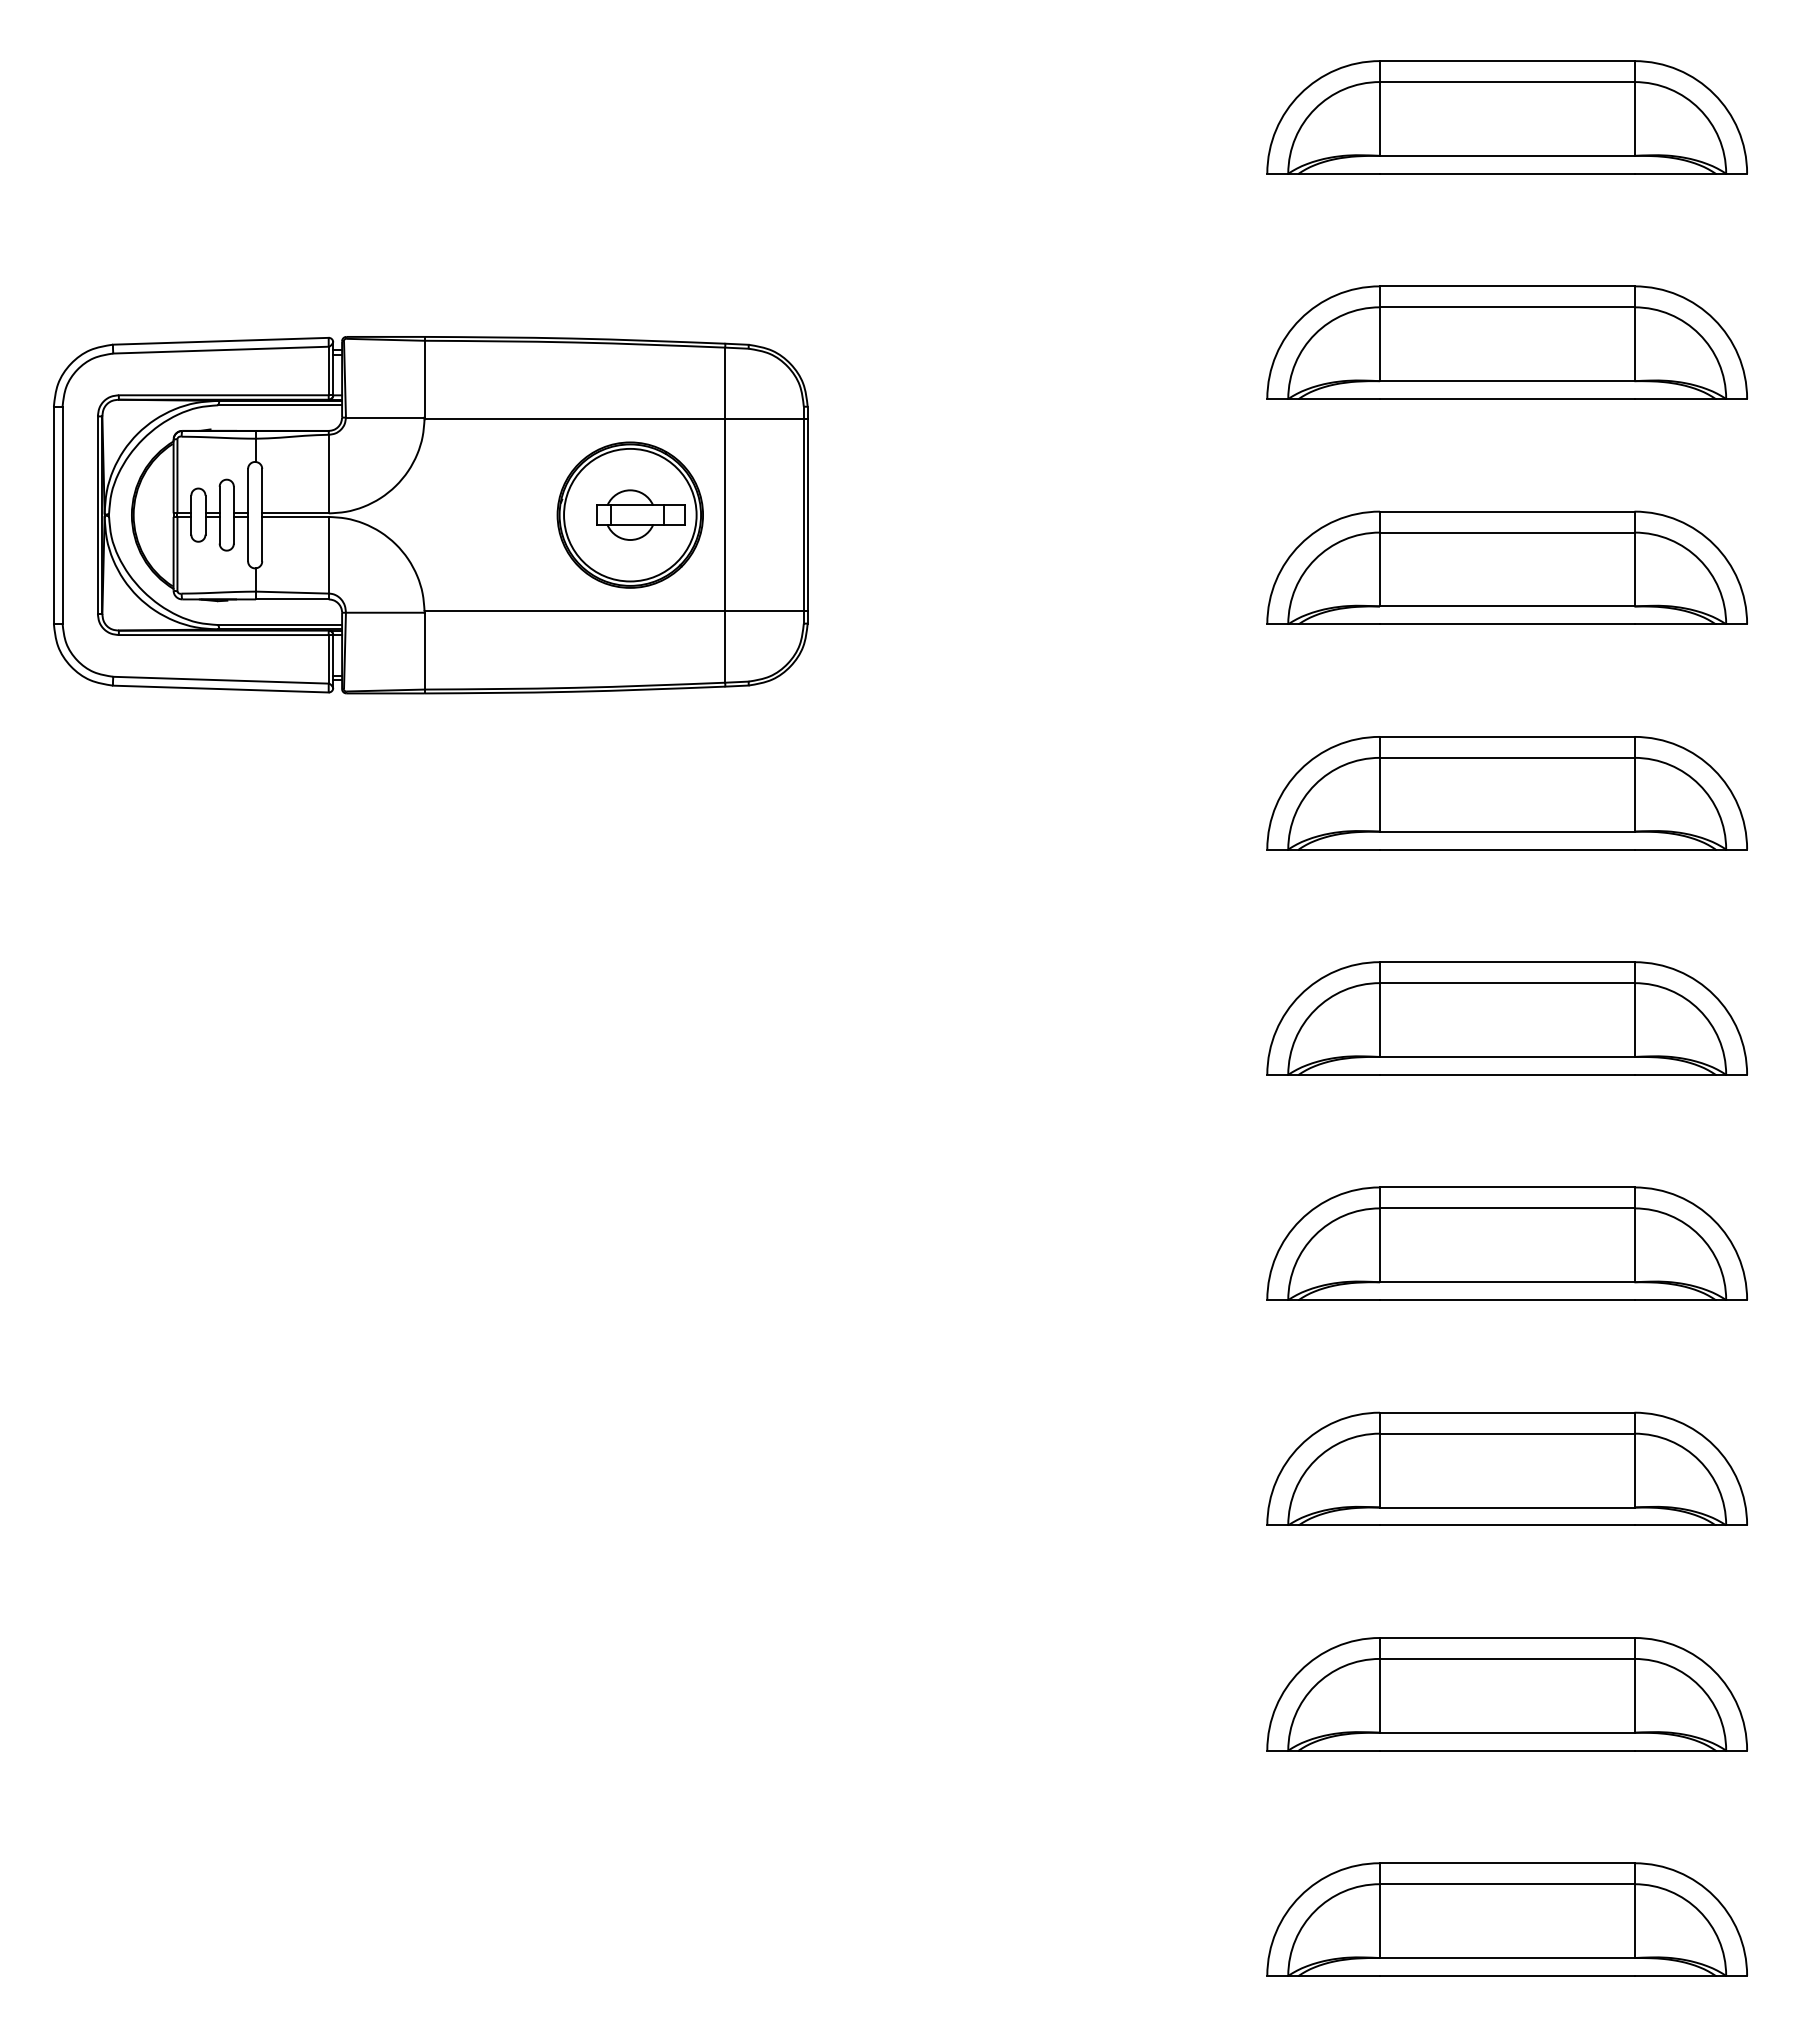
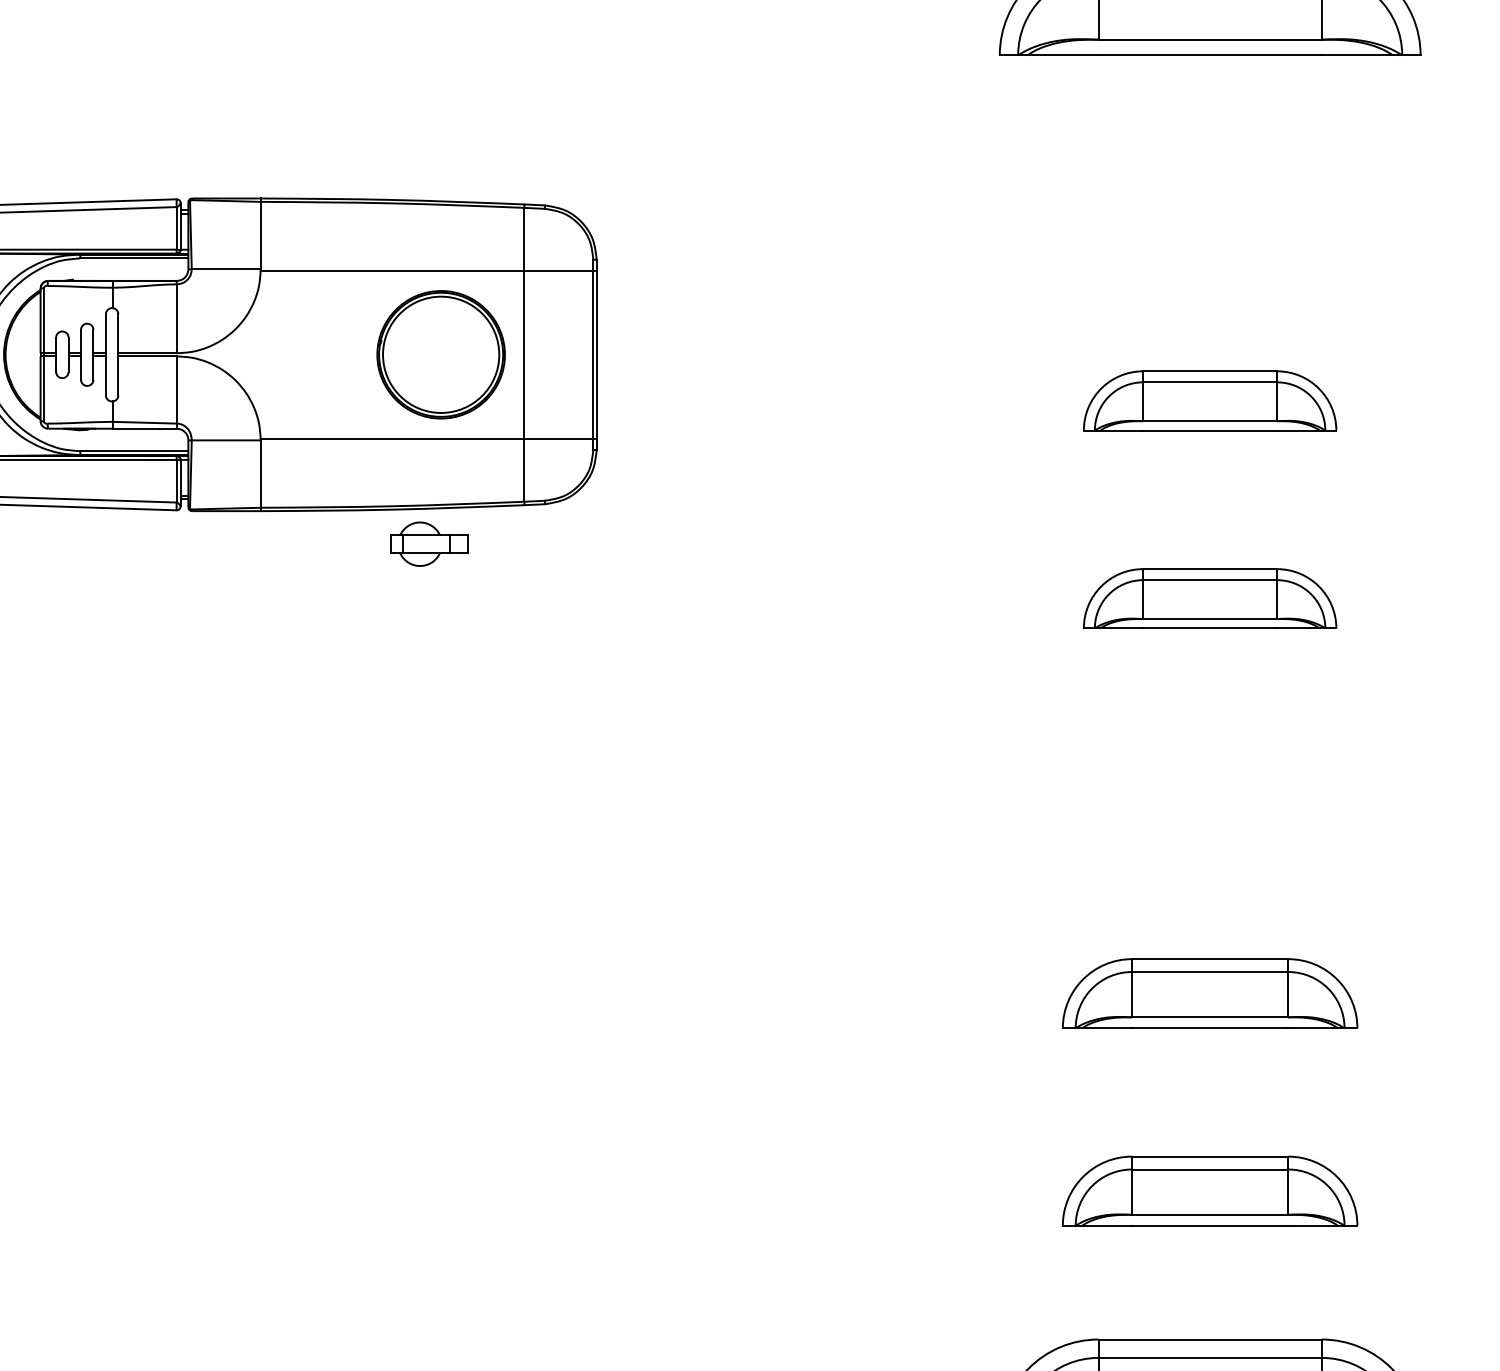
part: (1506, 342) -> (1209, 203), removed
part: (640, 514) -> (429, 543), moved
part: (1506, 567) -> (1209, 400), size x0.6
part: (1506, 793) -> (1209, 598), size x0.6
part: (1506, 1018) -> (1209, 796), removed
part: (1506, 1243) -> (1209, 993), size x0.7
part: (1506, 1468) -> (1209, 1190), size x0.7

